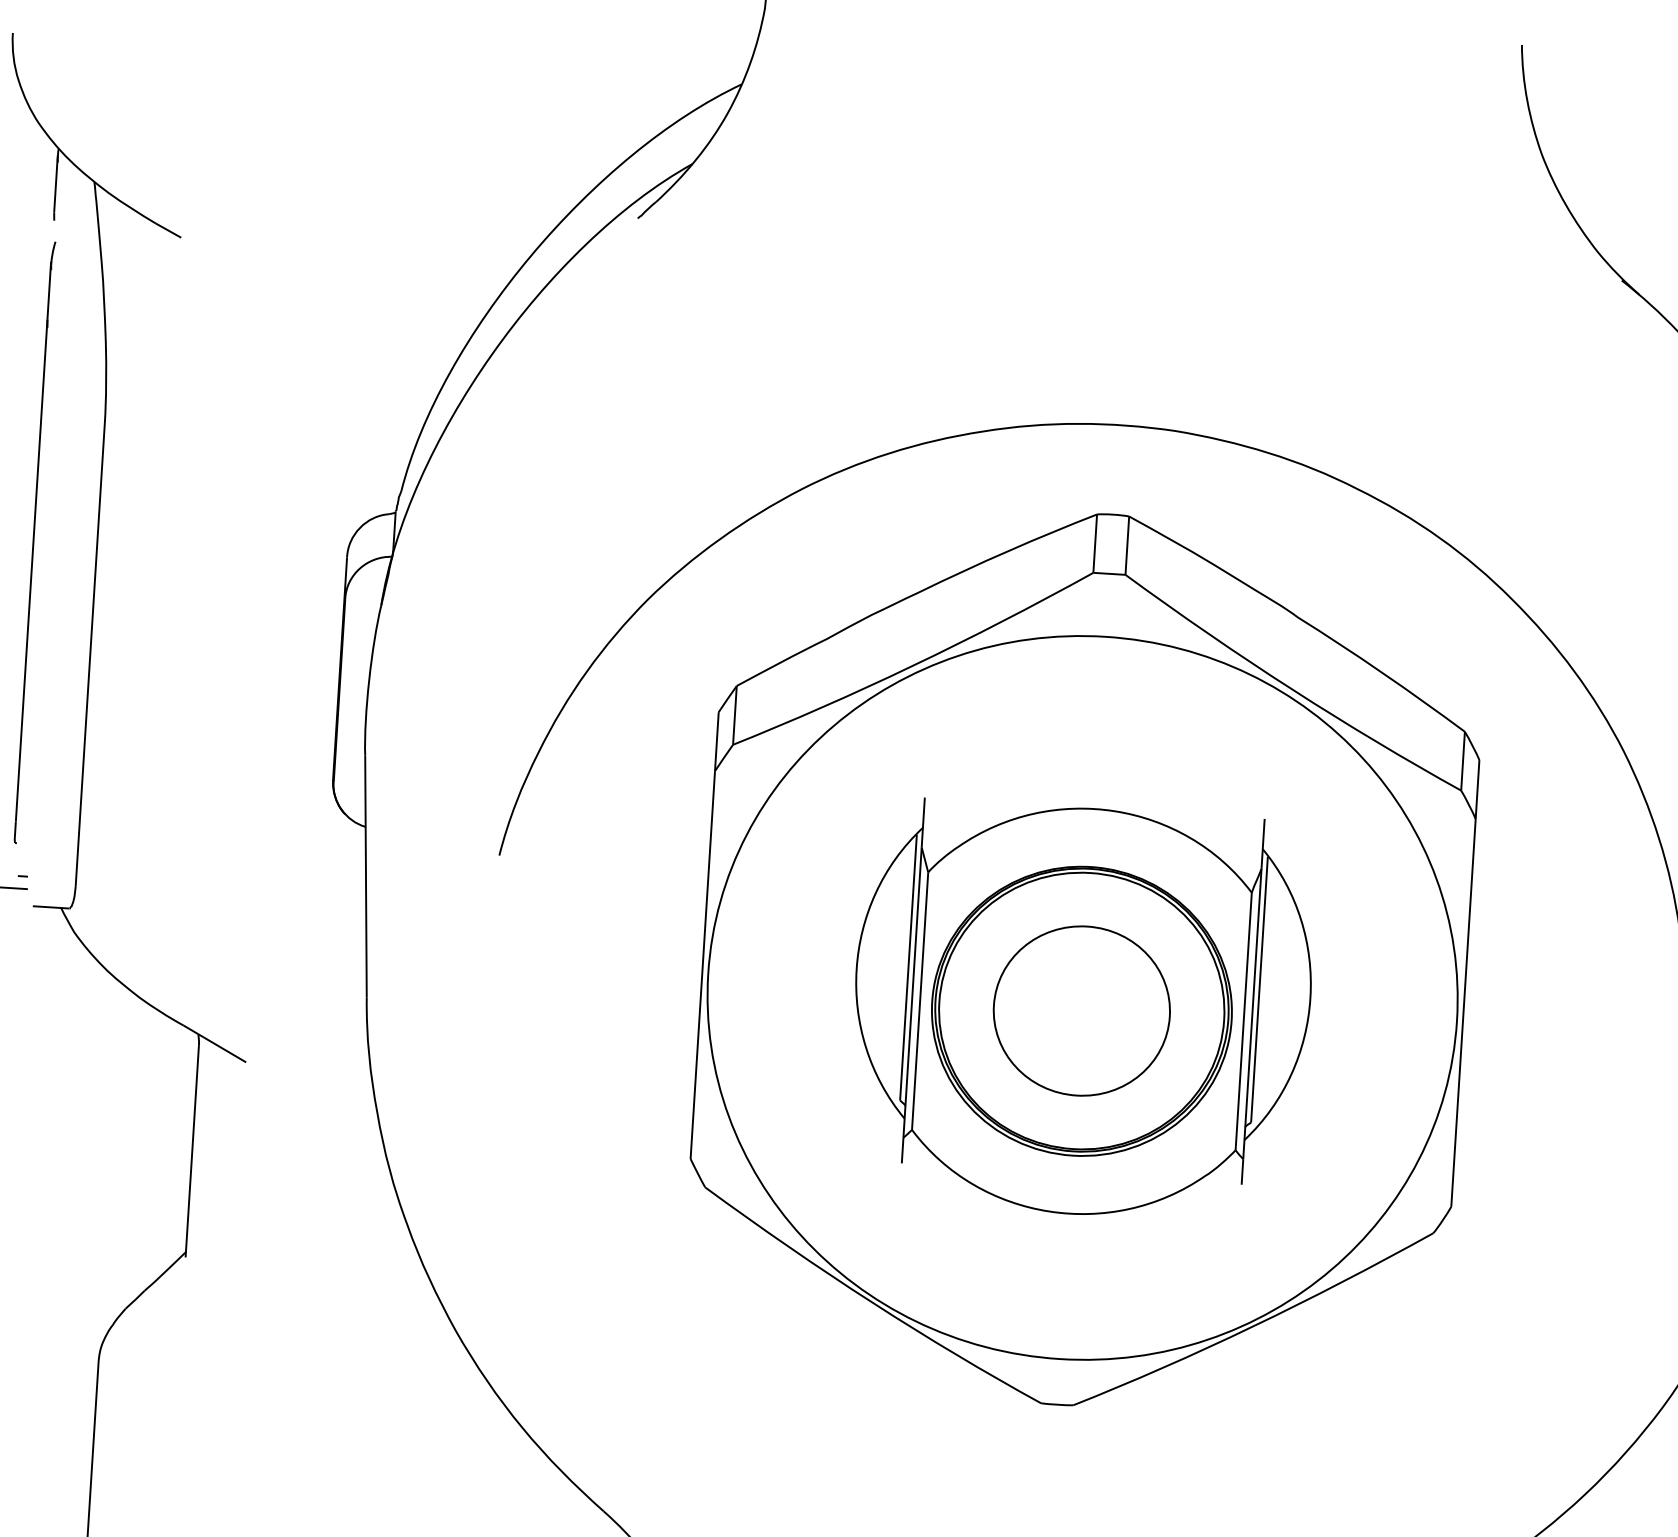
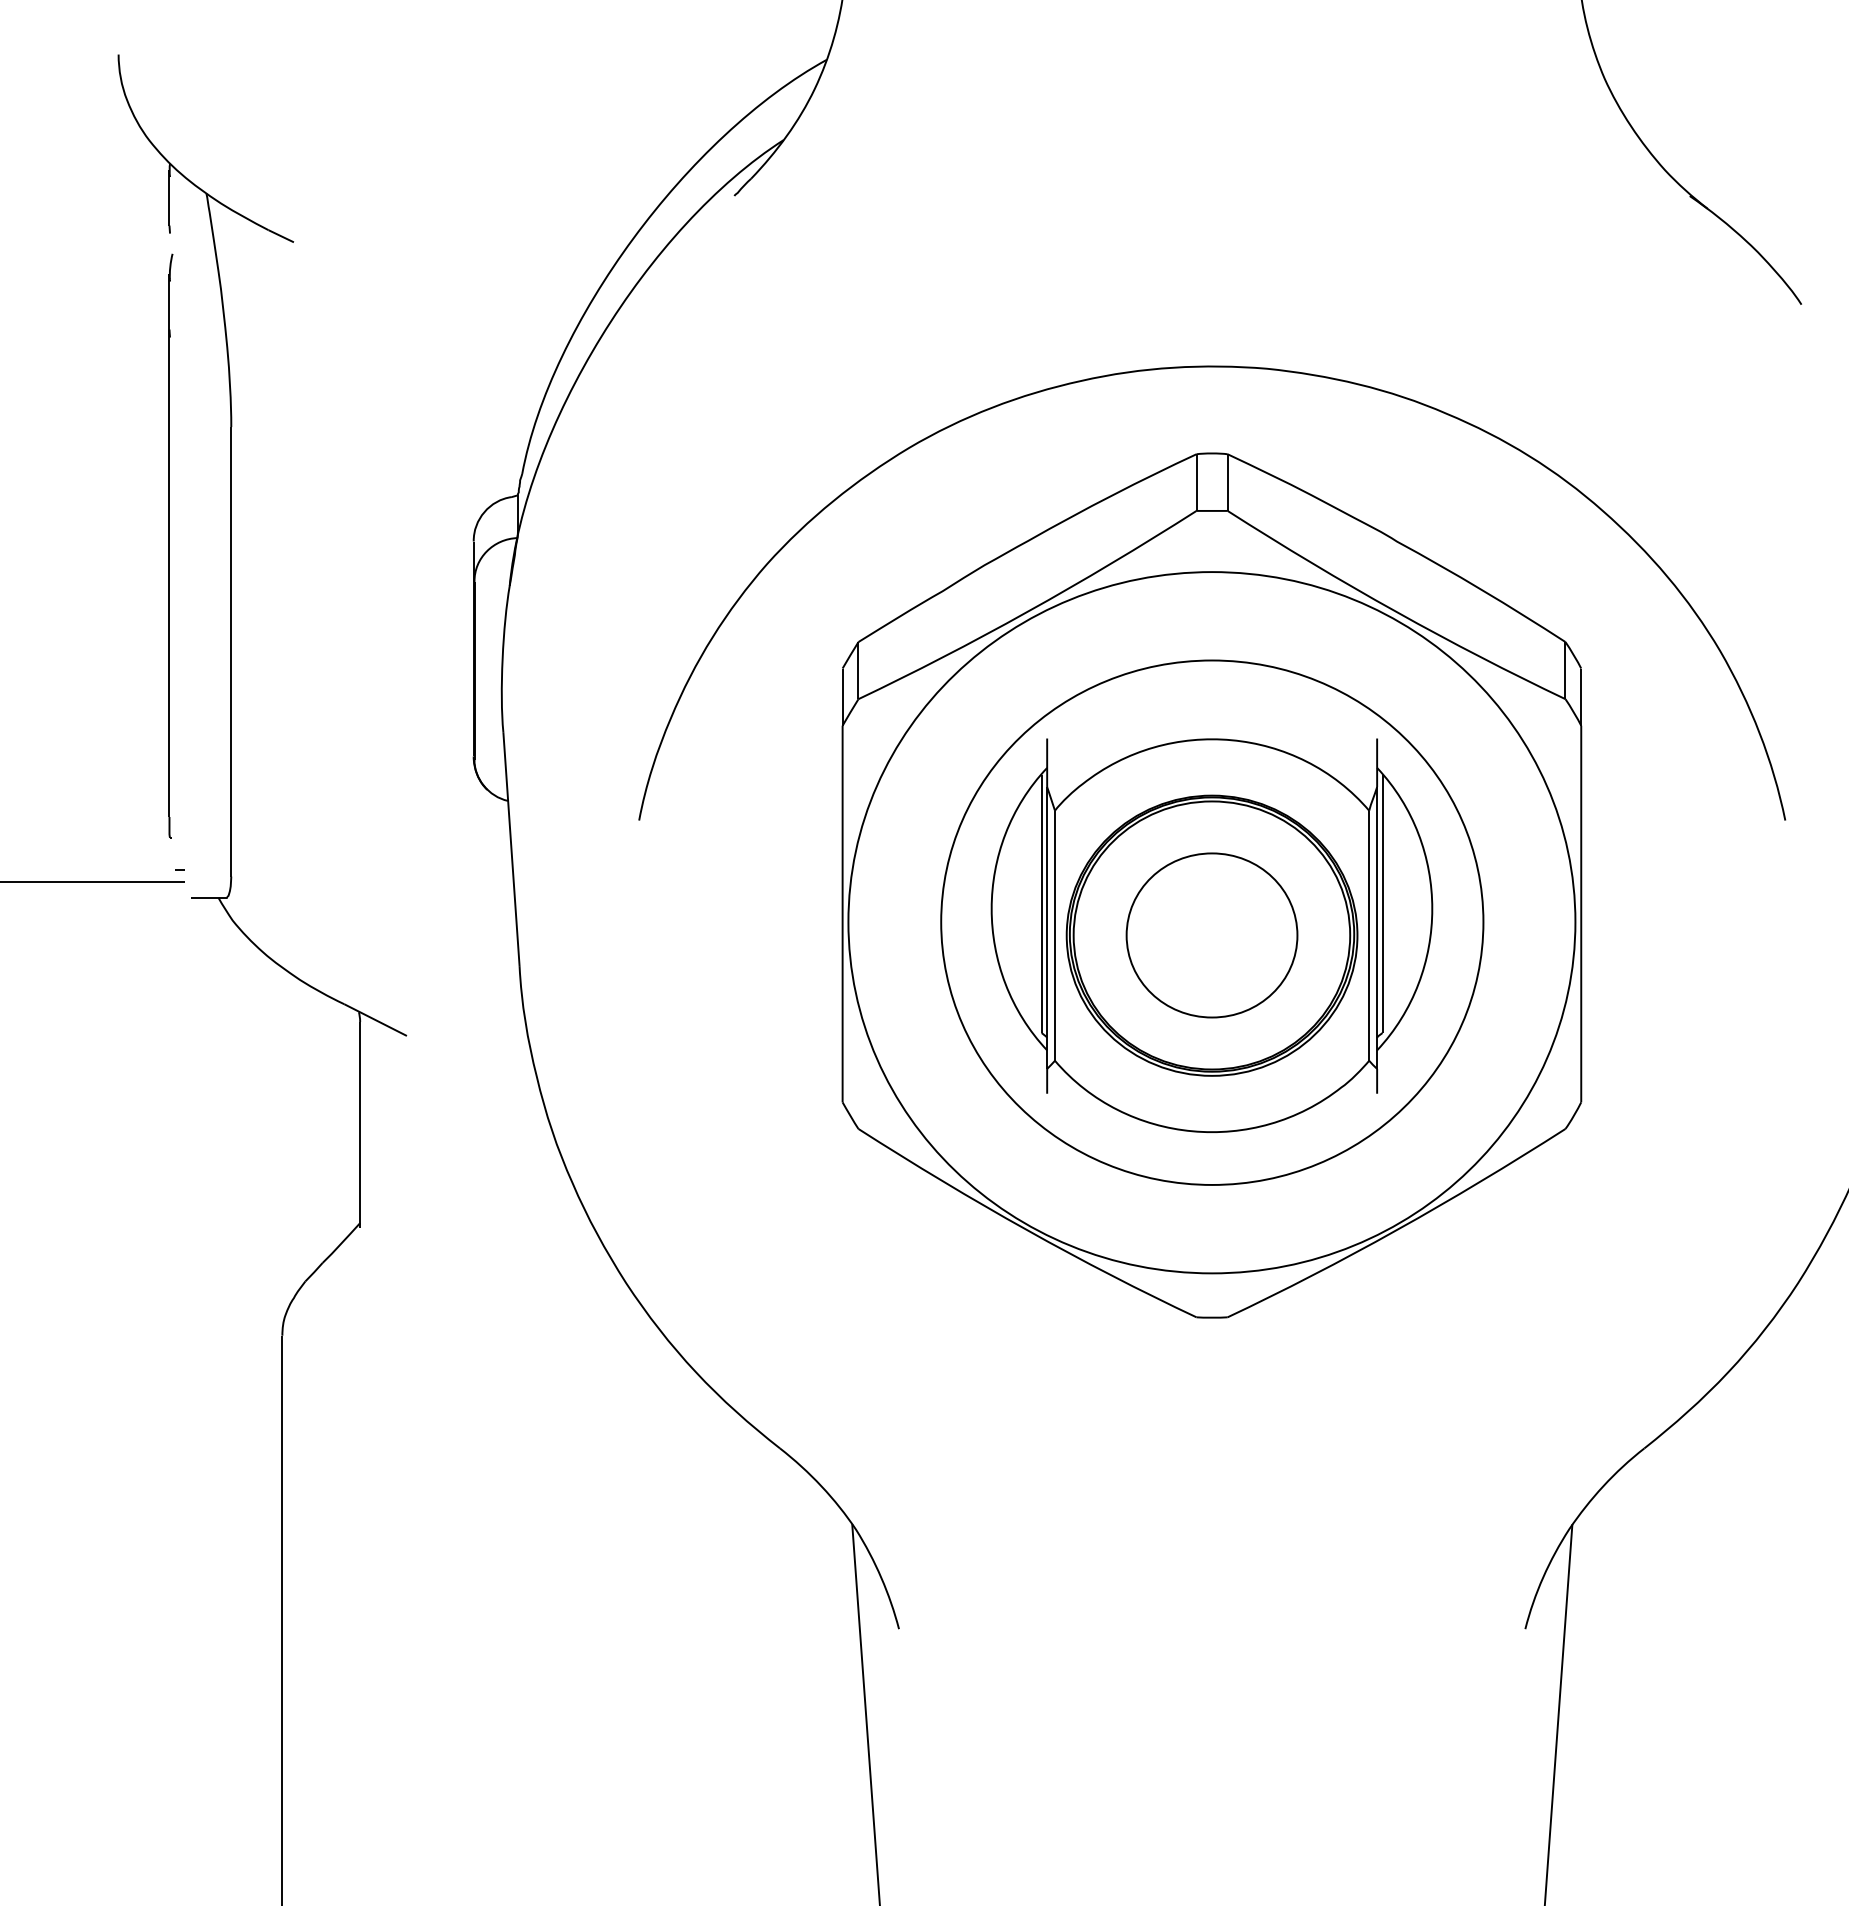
part: (1083, 997) -> (1212, 922), added

